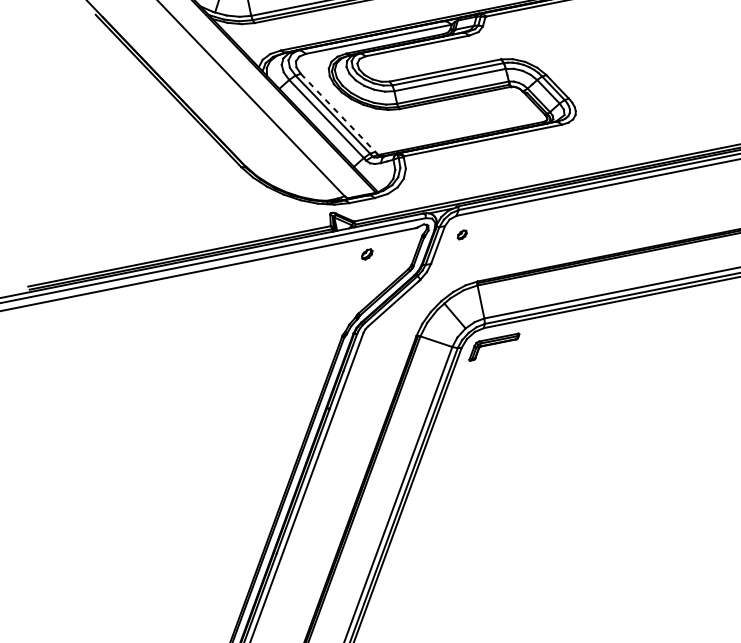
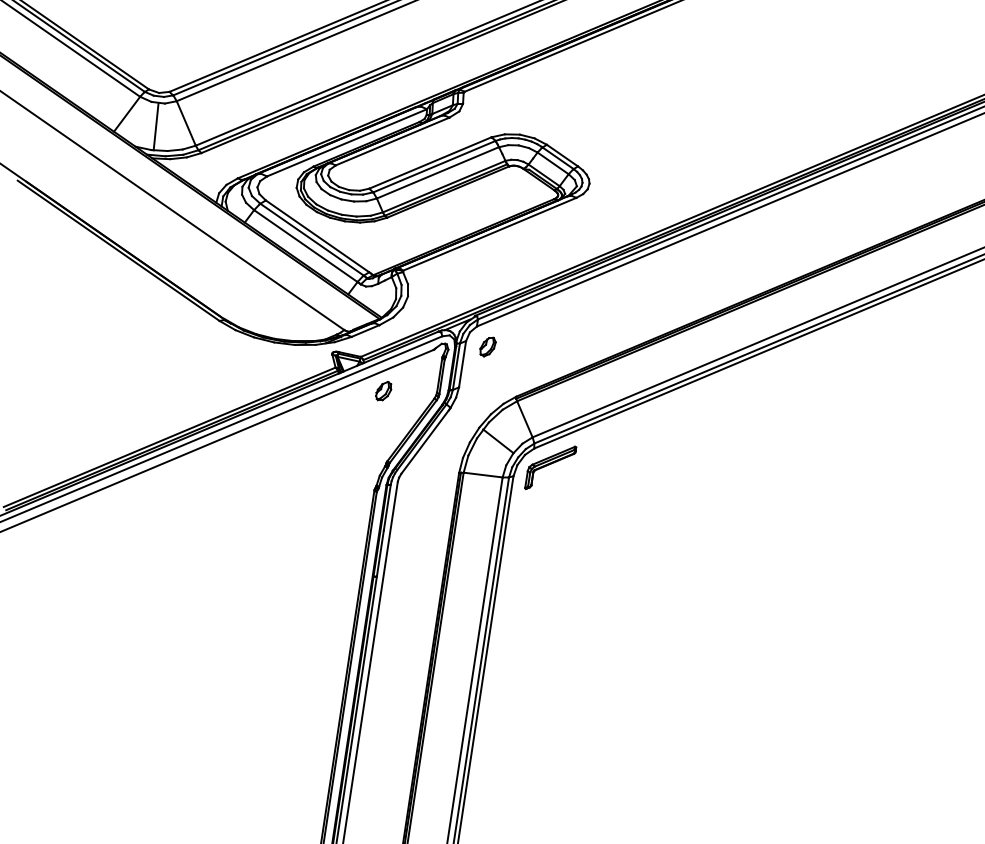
line: (338, 112) -> (317, 236), dashed -> solid
part: (462, 234) -> (487, 346), size x1.67
part: (366, 254) -> (383, 391), size x1.43

